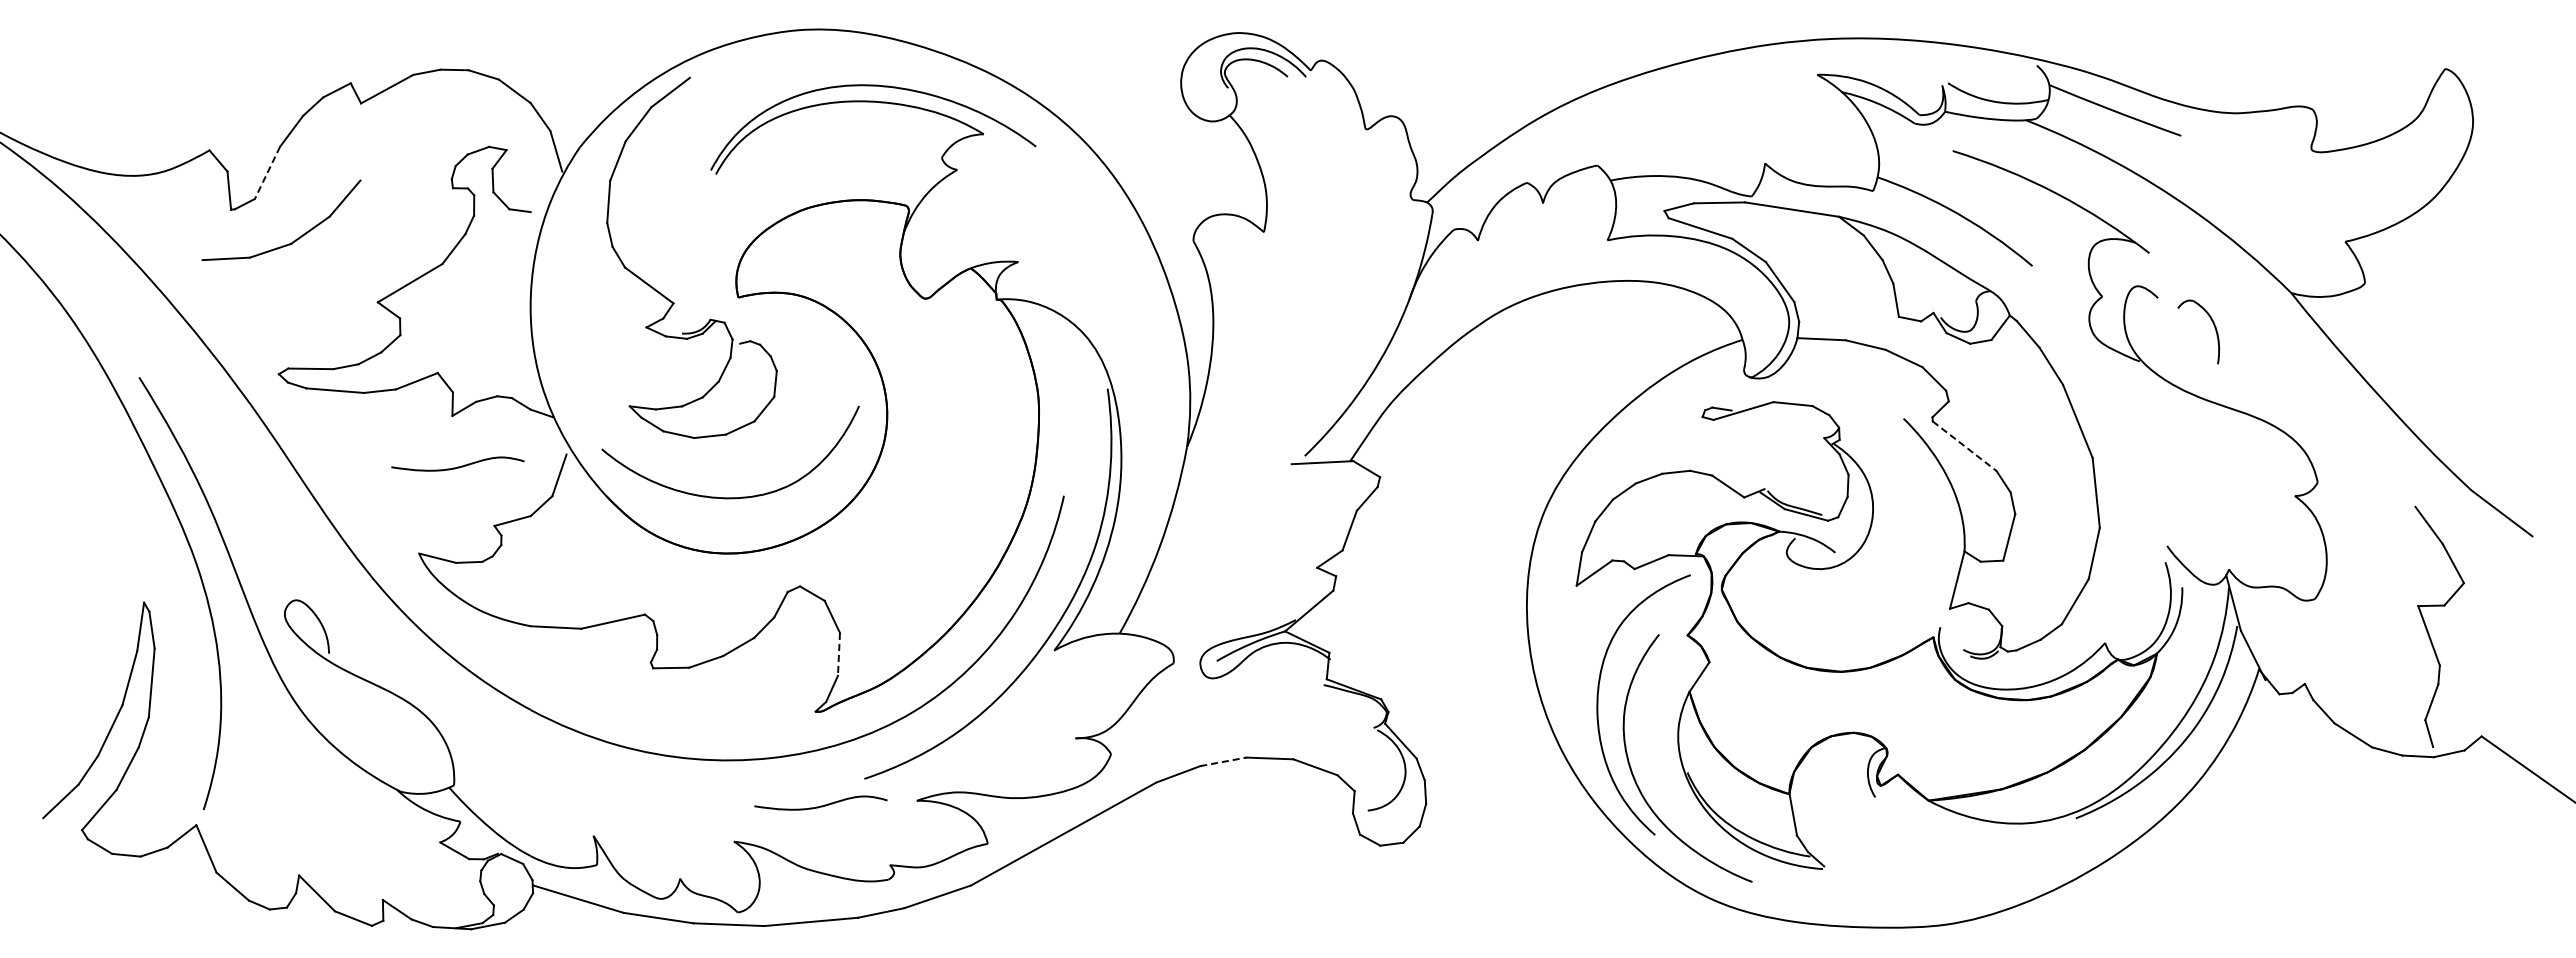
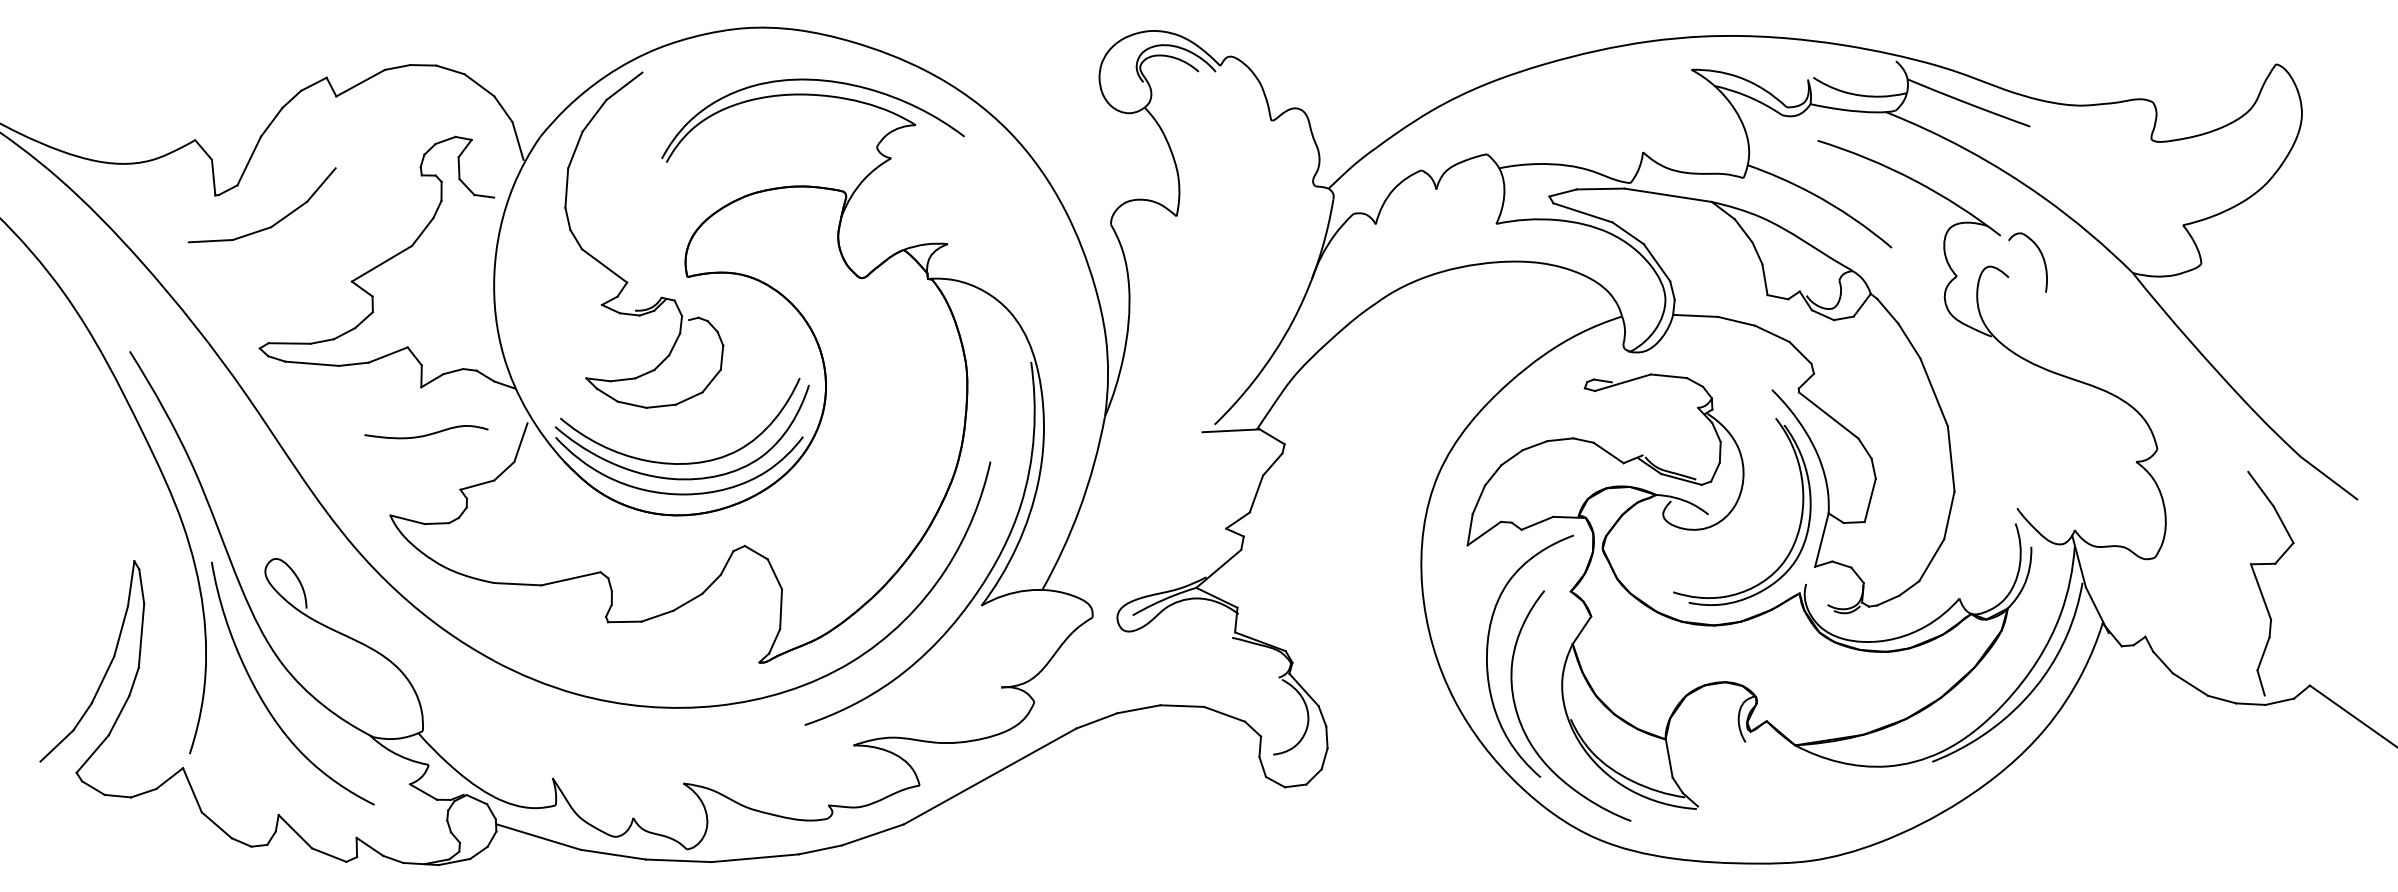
line: (267, 173) -> (249, 161), dashed -> solid
part: (2212, 323) -> (2040, 254), moved
line: (1965, 446) -> (1829, 415), dashed -> solid
part: (732, 513) -> (681, 478), added
part: (1933, 560) -> (1799, 521), added
line: (838, 654) -> (780, 609), dashed -> solid
curve: (283, 753) -> (264, 701), added
line: (1223, 761) -> (1138, 708), dashed -> solid
curve: (820, 805) -> (763, 749), removed

